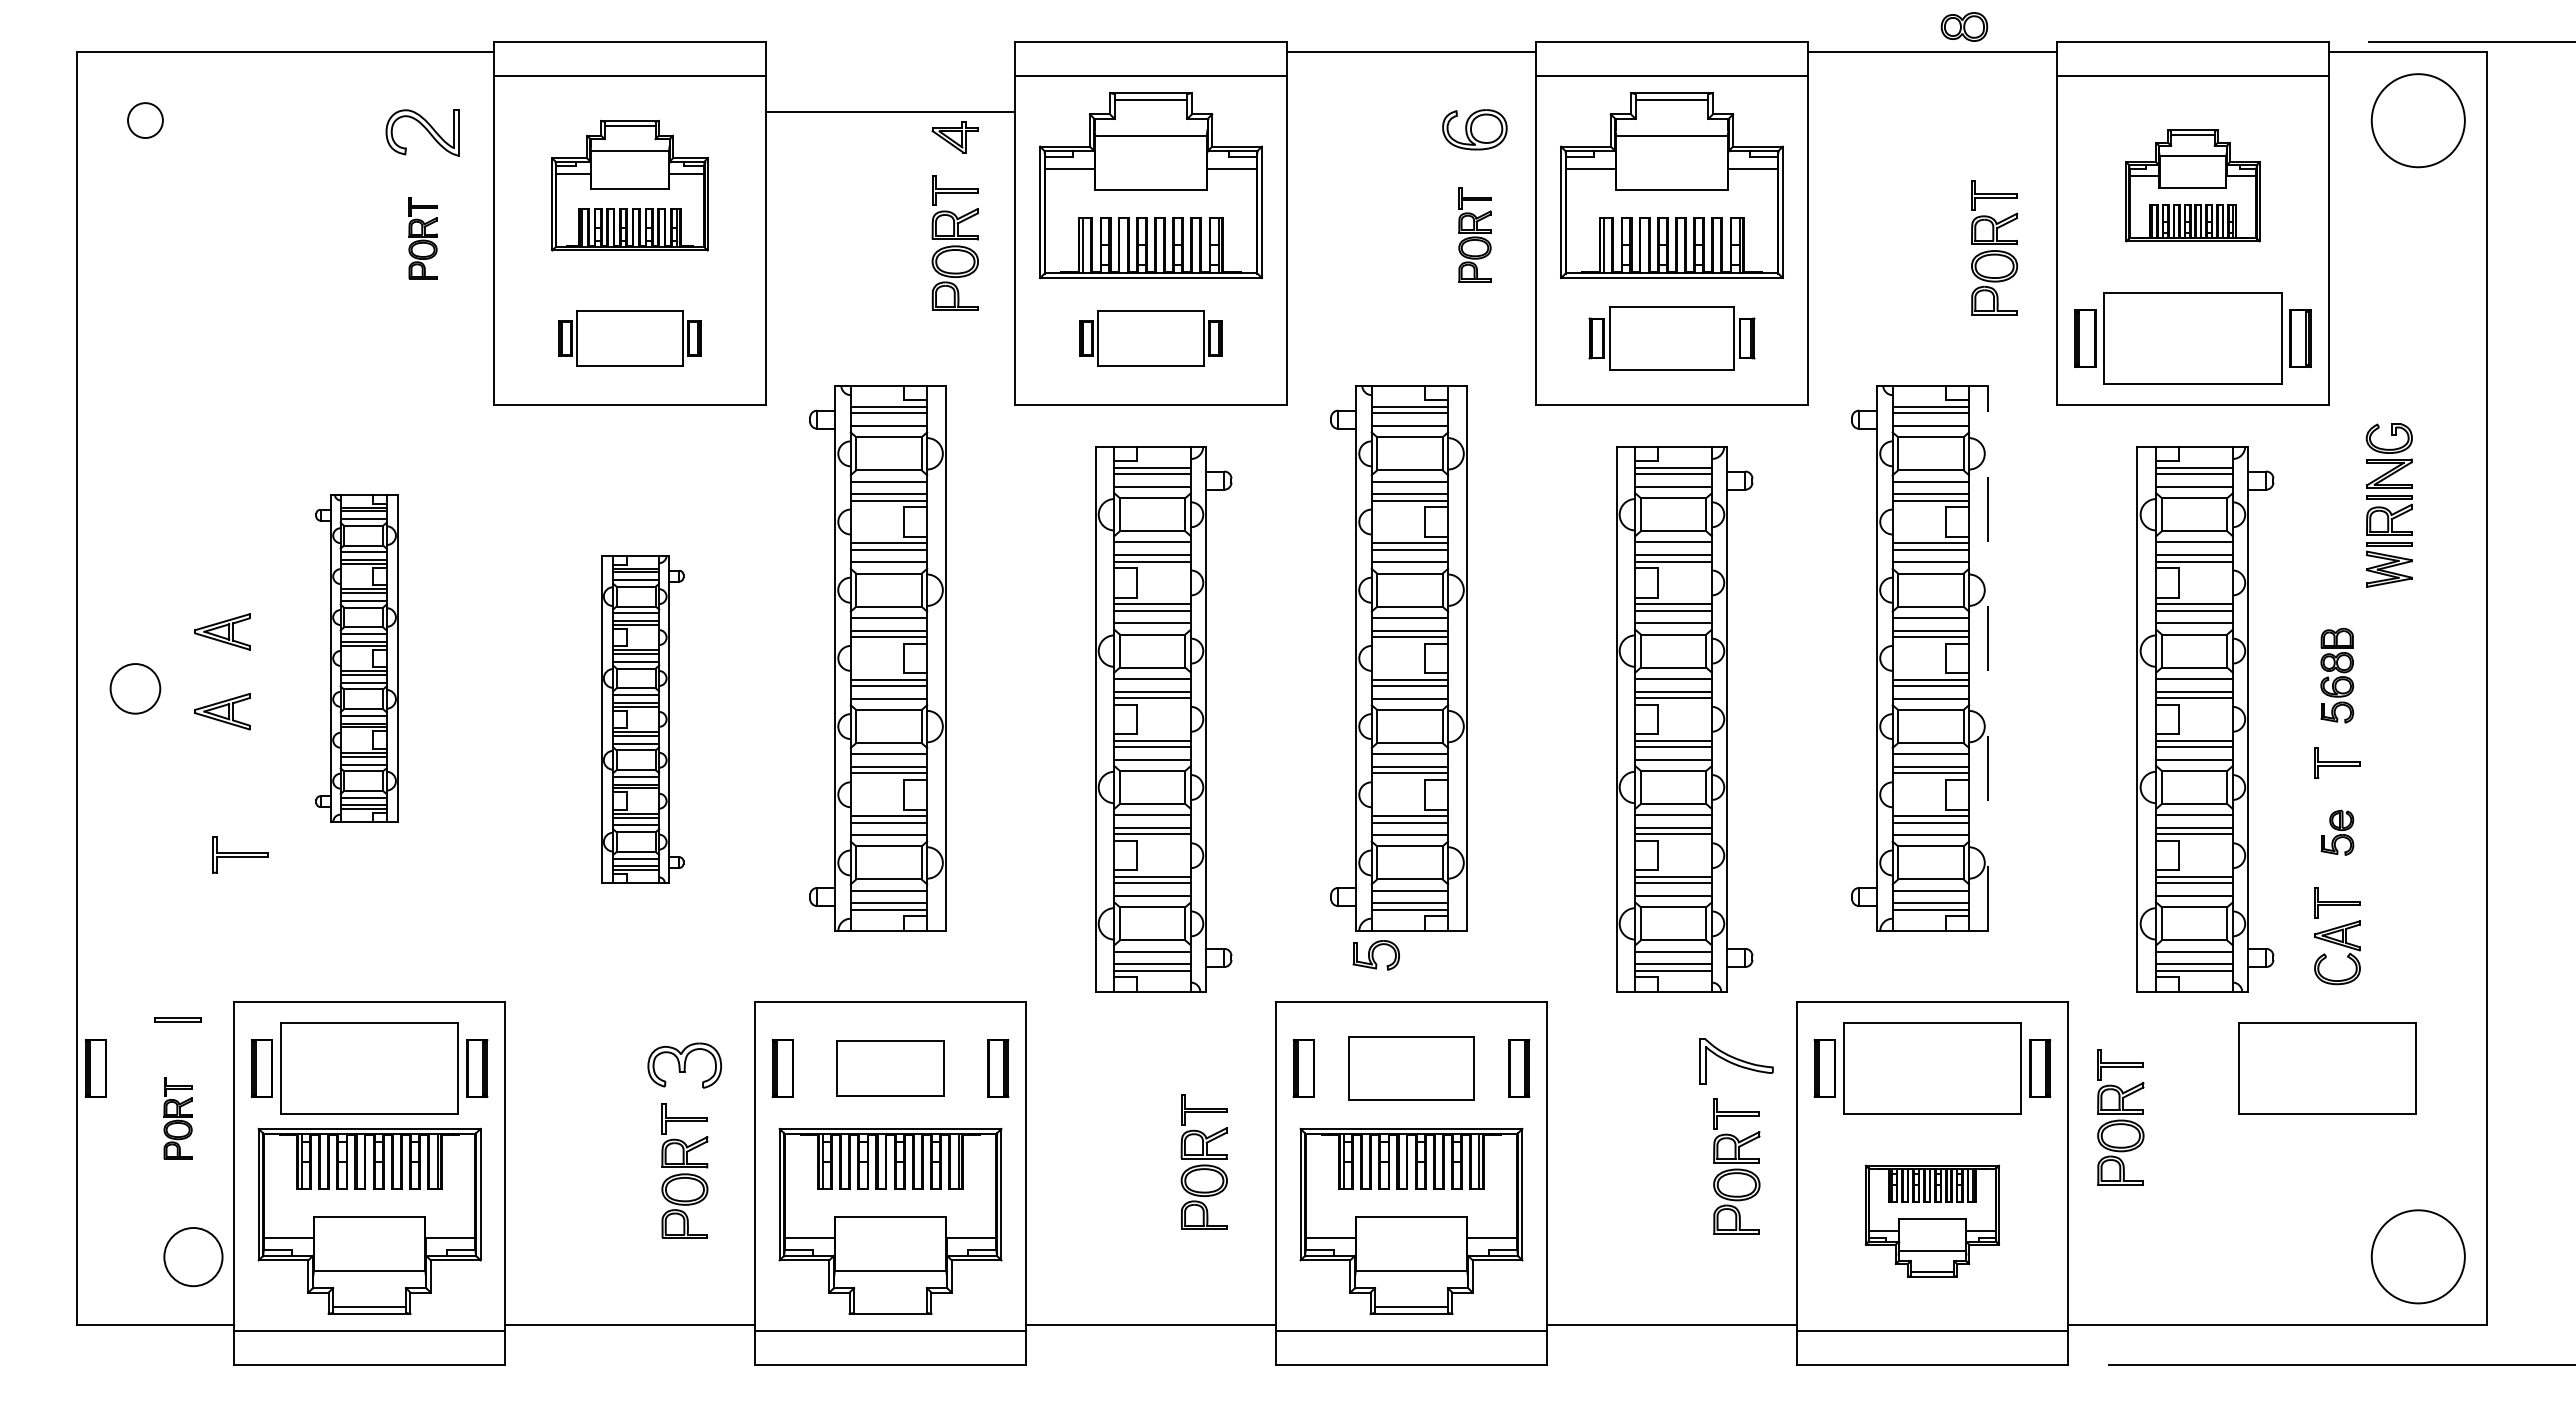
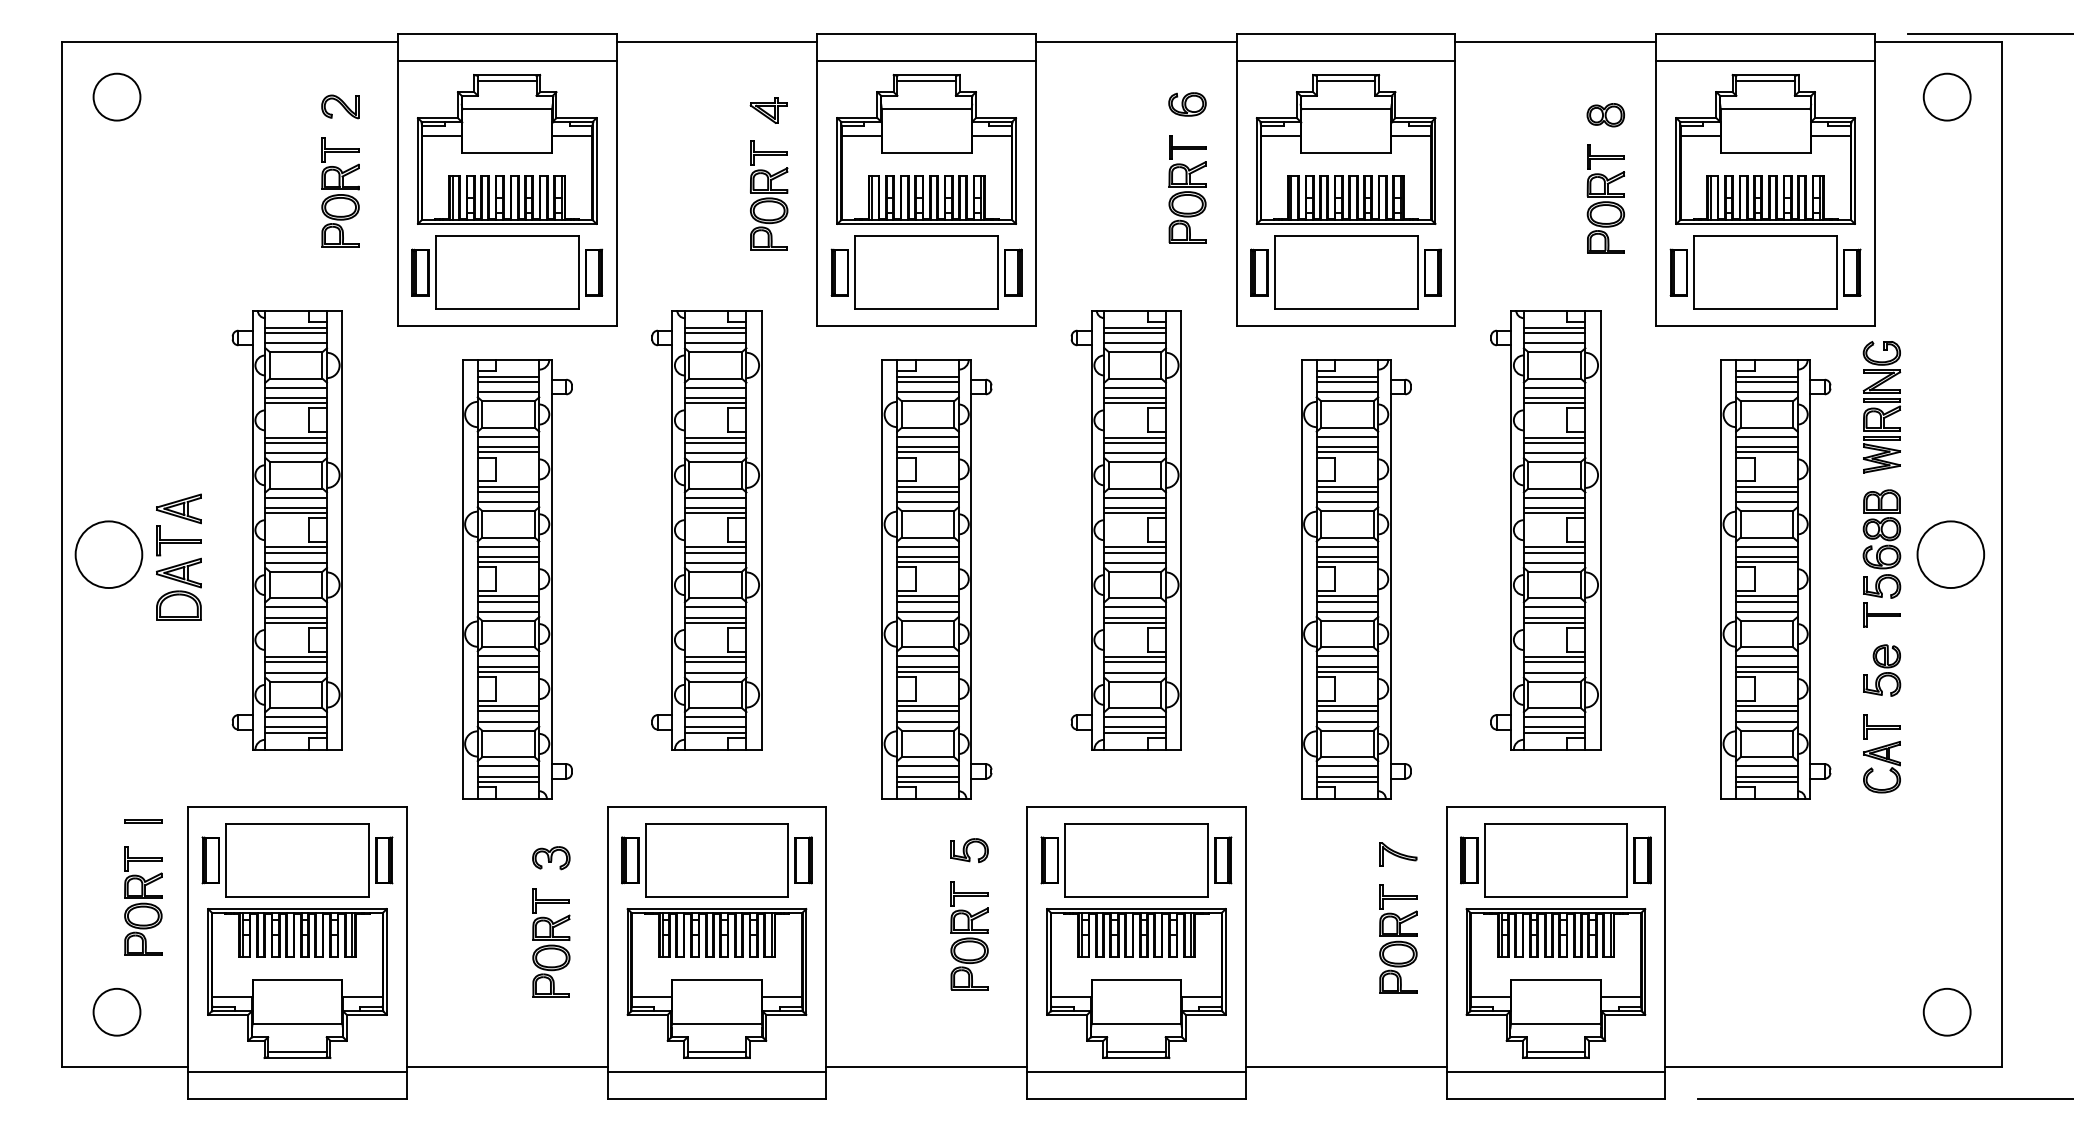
part: (1964, 26) -> (1605, 114), moved
line: (890, 112) -> (716, 42), moved
circle: (145, 120) -> (117, 97), size x1.67
circle: (2418, 120) -> (1947, 97), size x0.62
part: (1474, 129) -> (1187, 104), size x0.71
part: (422, 132) -> (340, 106), size x0.62
part: (629, 185) -> (506, 149), size x1.43
part: (2192, 185) -> (1765, 149), size x1.67
part: (1474, 234) -> (1187, 188), size x1.43
part: (422, 238) -> (340, 192), size x1.67
part: (629, 338) -> (506, 272), size x1.67
part: (1150, 338) -> (926, 272), size x1.67
part: (1671, 338) -> (1345, 272), size x1.43
part: (2388, 505) -> (1881, 407), moved
part: (356, 658) -> (286, 530), size x1.67
line: (1987, 658) -> (1600, 530), dashed -> solid
part: (2336, 675) -> (1881, 543), size x1.43
circle: (135, 688) -> (109, 554), size x1.67
circle: (2422, 688) -> (1950, 554), added
part: (642, 719) -> (517, 579), size x1.67
part: (222, 751) -> (179, 605), added
part: (2337, 832) -> (1882, 670), size x1.43
part: (240, 854) -> (179, 540), moved
part: (1375, 955) -> (968, 850), moved
part: (1736, 1060) -> (1398, 853), size x0.62
part: (684, 1065) -> (551, 857), size x0.62
part: (95, 1068) -> (76, 860), removed
part: (890, 1068) -> (716, 860), size x1.67
part: (1411, 1068) -> (1136, 860), size x1.43
part: (2327, 1068) -> (1874, 860), removed
part: (2120, 1117) -> (1707, 899), removed
part: (177, 1118) -> (142, 900), size x1.67
part: (1932, 1220) -> (1555, 982), size x1.67
circle: (193, 1257) -> (117, 1012), moved
circle: (2418, 1257) -> (1947, 1012), size x0.62
line: (890, 1306) -> (716, 1052), added

